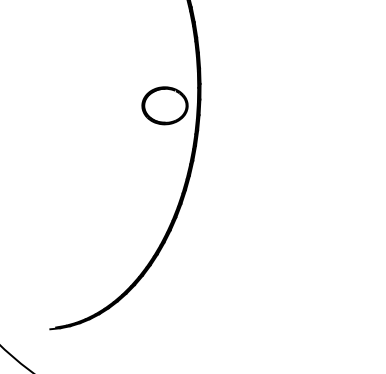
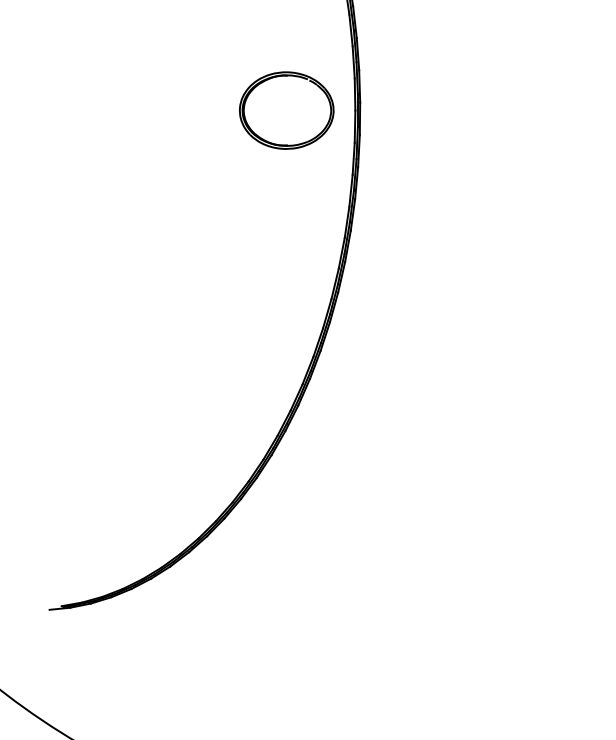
part: (164, 105) -> (285, 109), moved

